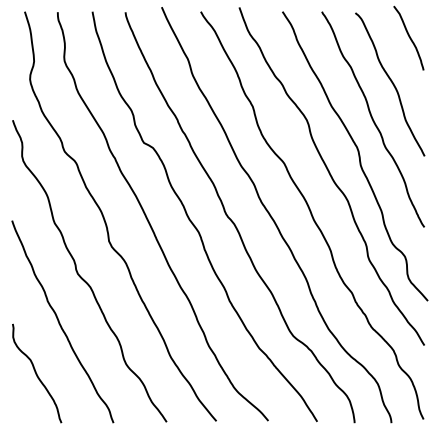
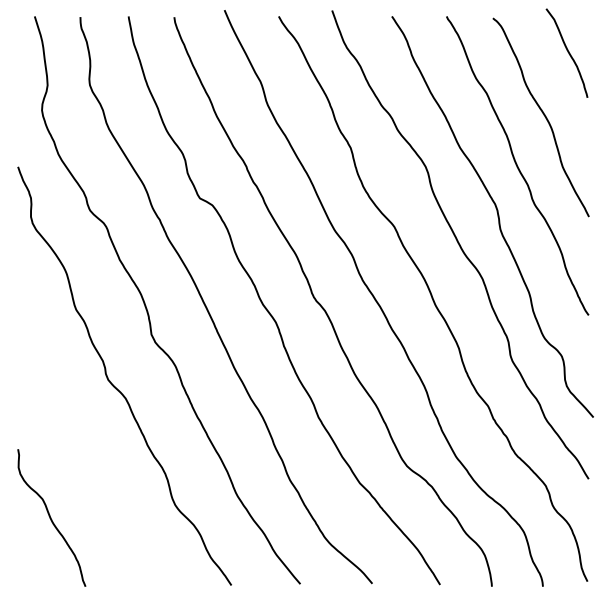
curve: (60, 322) -> (83, 447), removed

